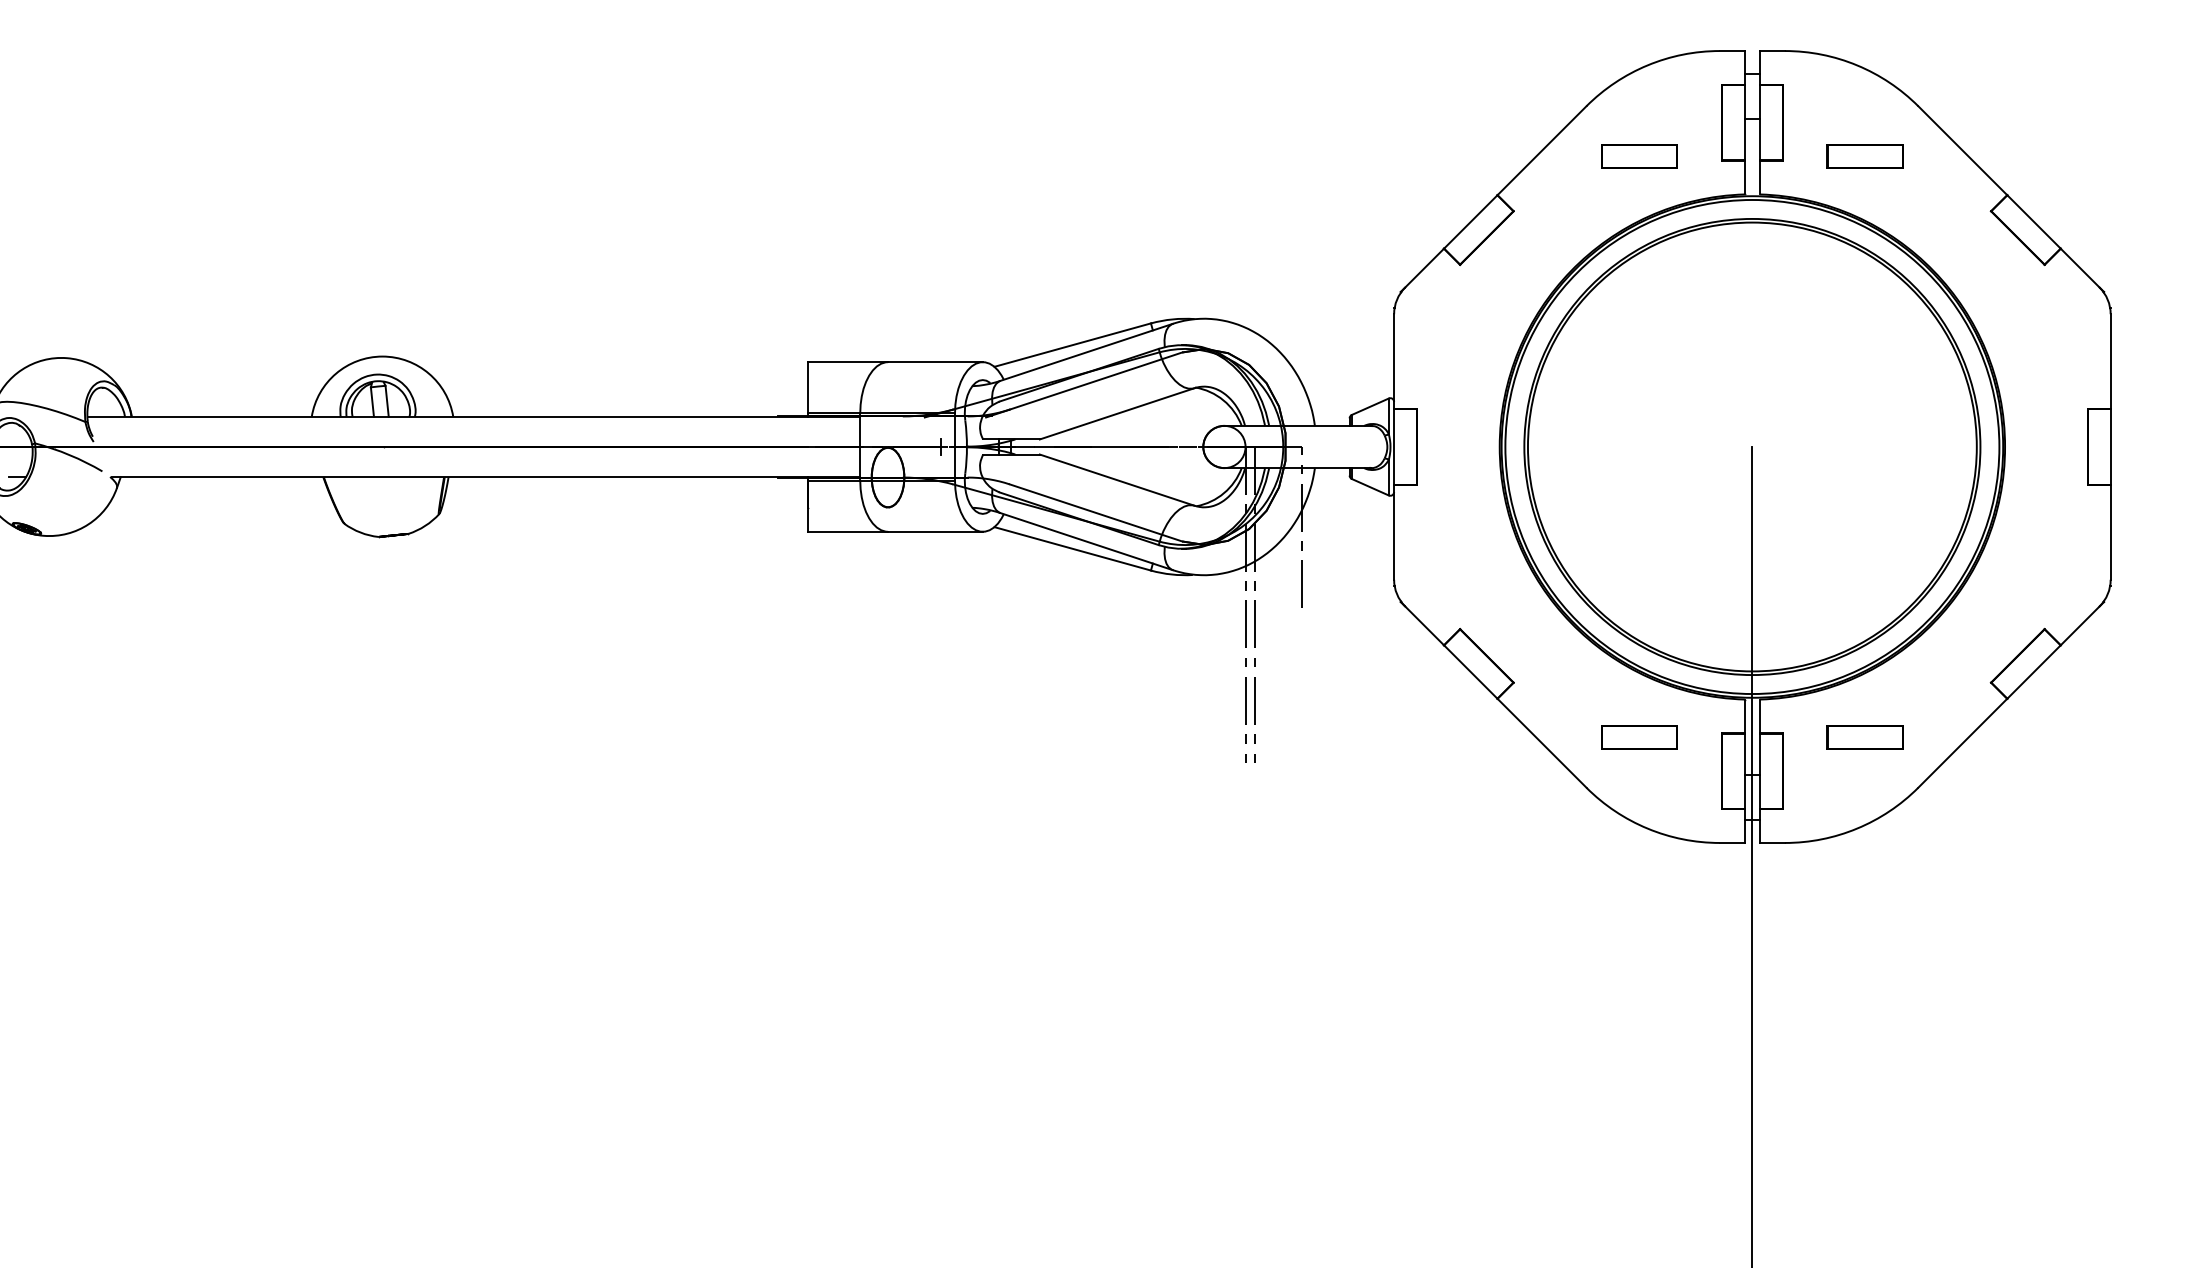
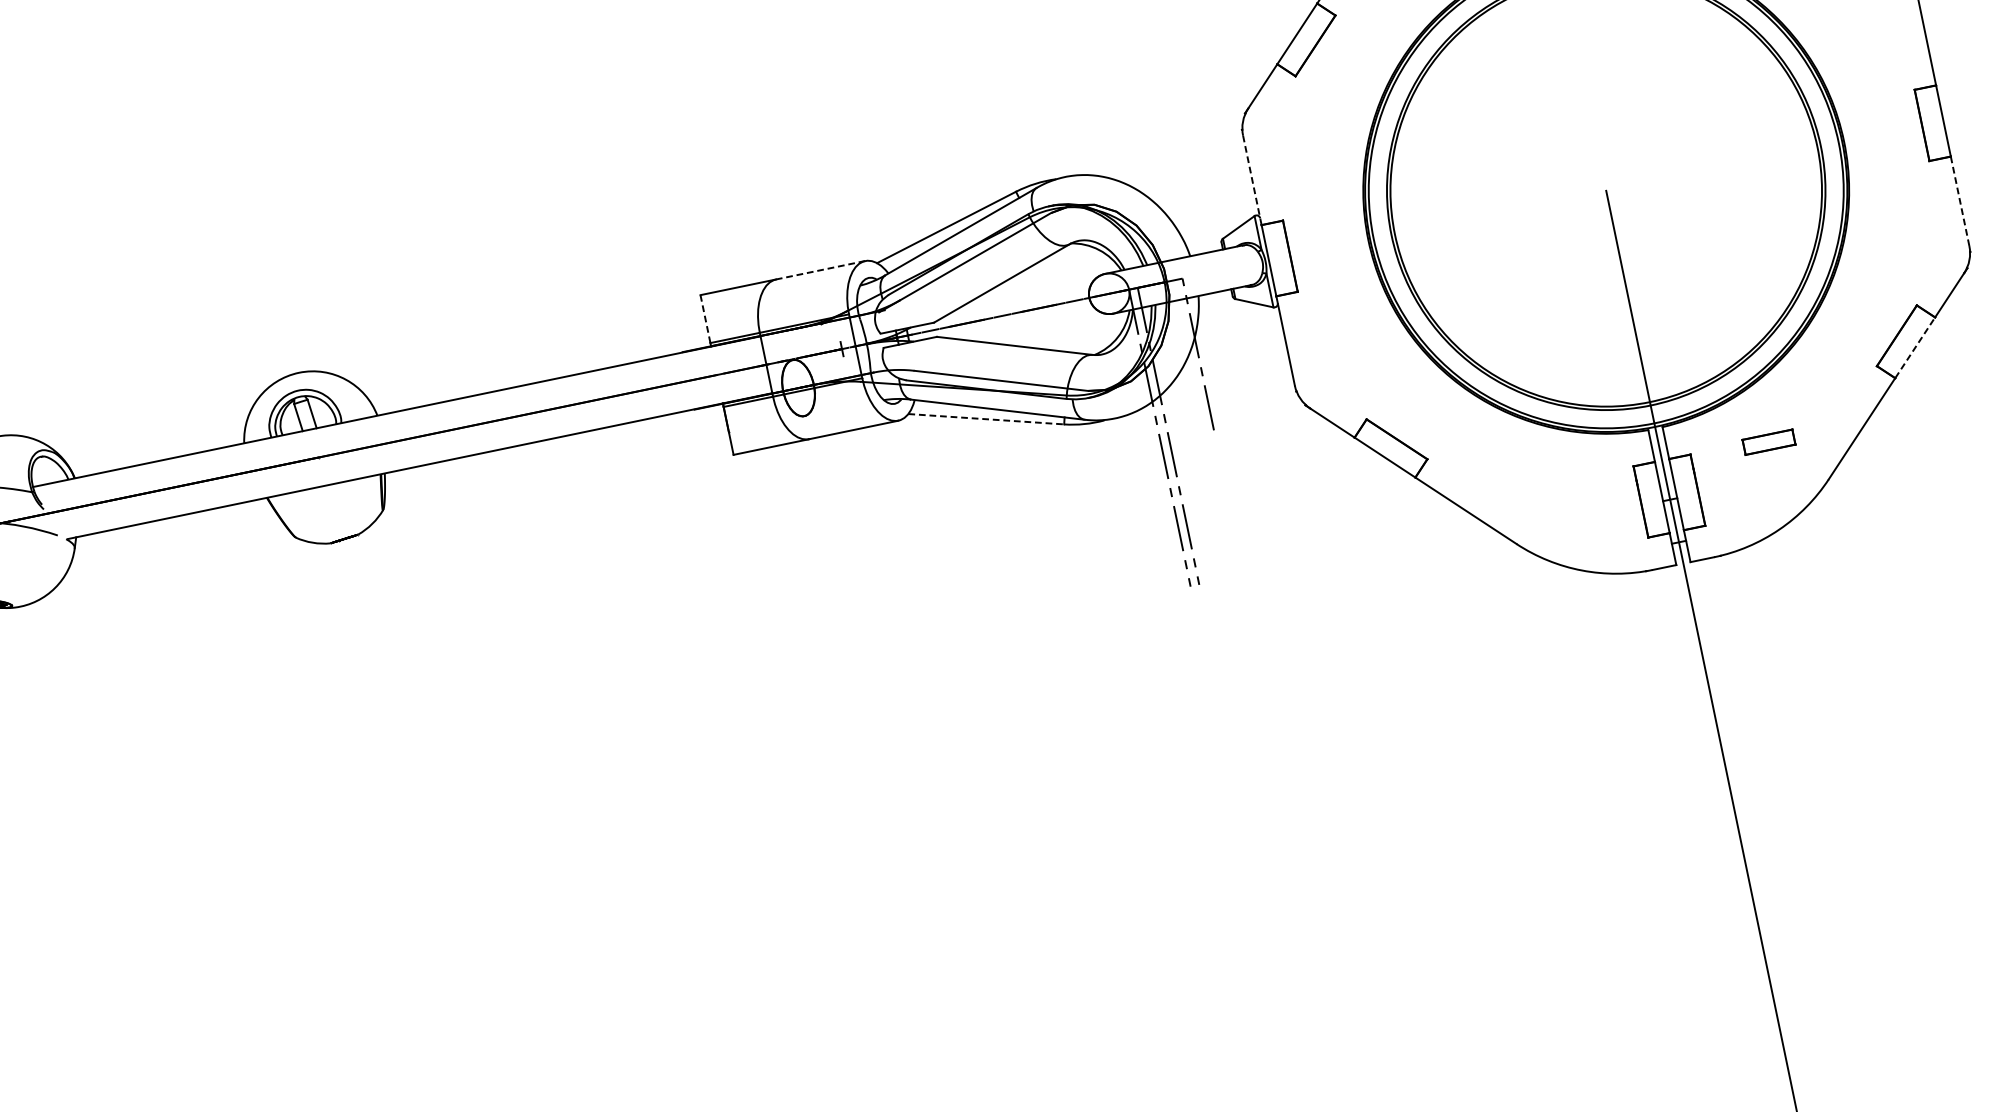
line: (934, 362) -> (819, 270), solid -> dashed
line: (1394, 362) -> (1252, 181), solid -> dashed
line: (807, 387) -> (705, 319), solid -> dashed
line: (2110, 531) -> (1959, 200), solid -> dashed
line: (1073, 548) -> (986, 418), solid -> dashed
line: (2034, 672) -> (1915, 348), solid -> dashed
part: (1639, 737) -> (1556, 486), removed
part: (1864, 737) -> (1768, 442), size x0.7

